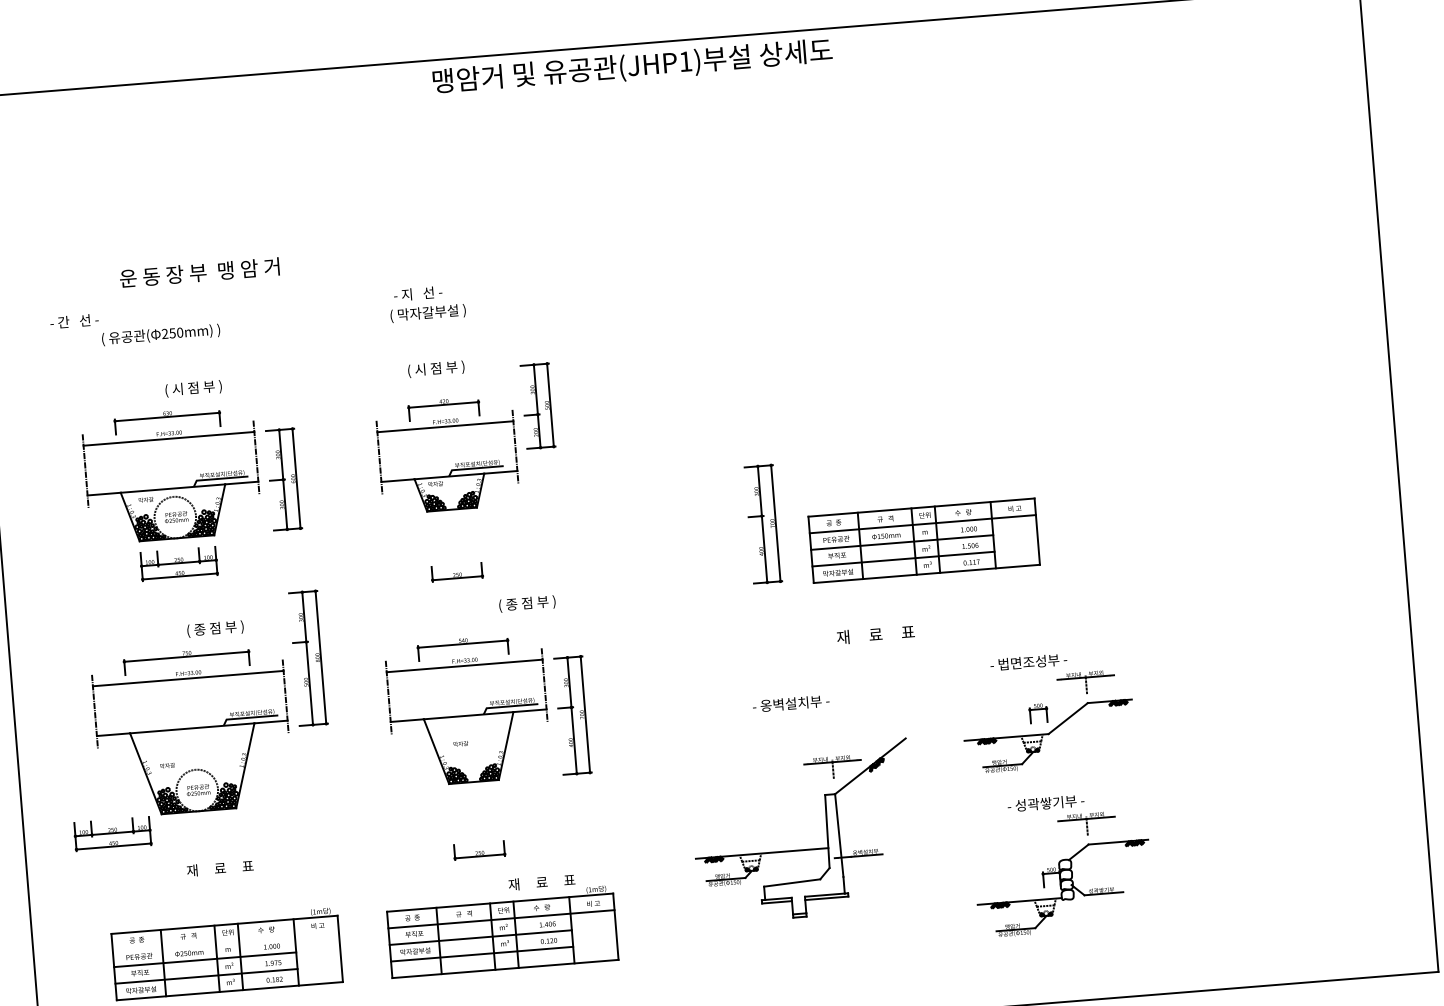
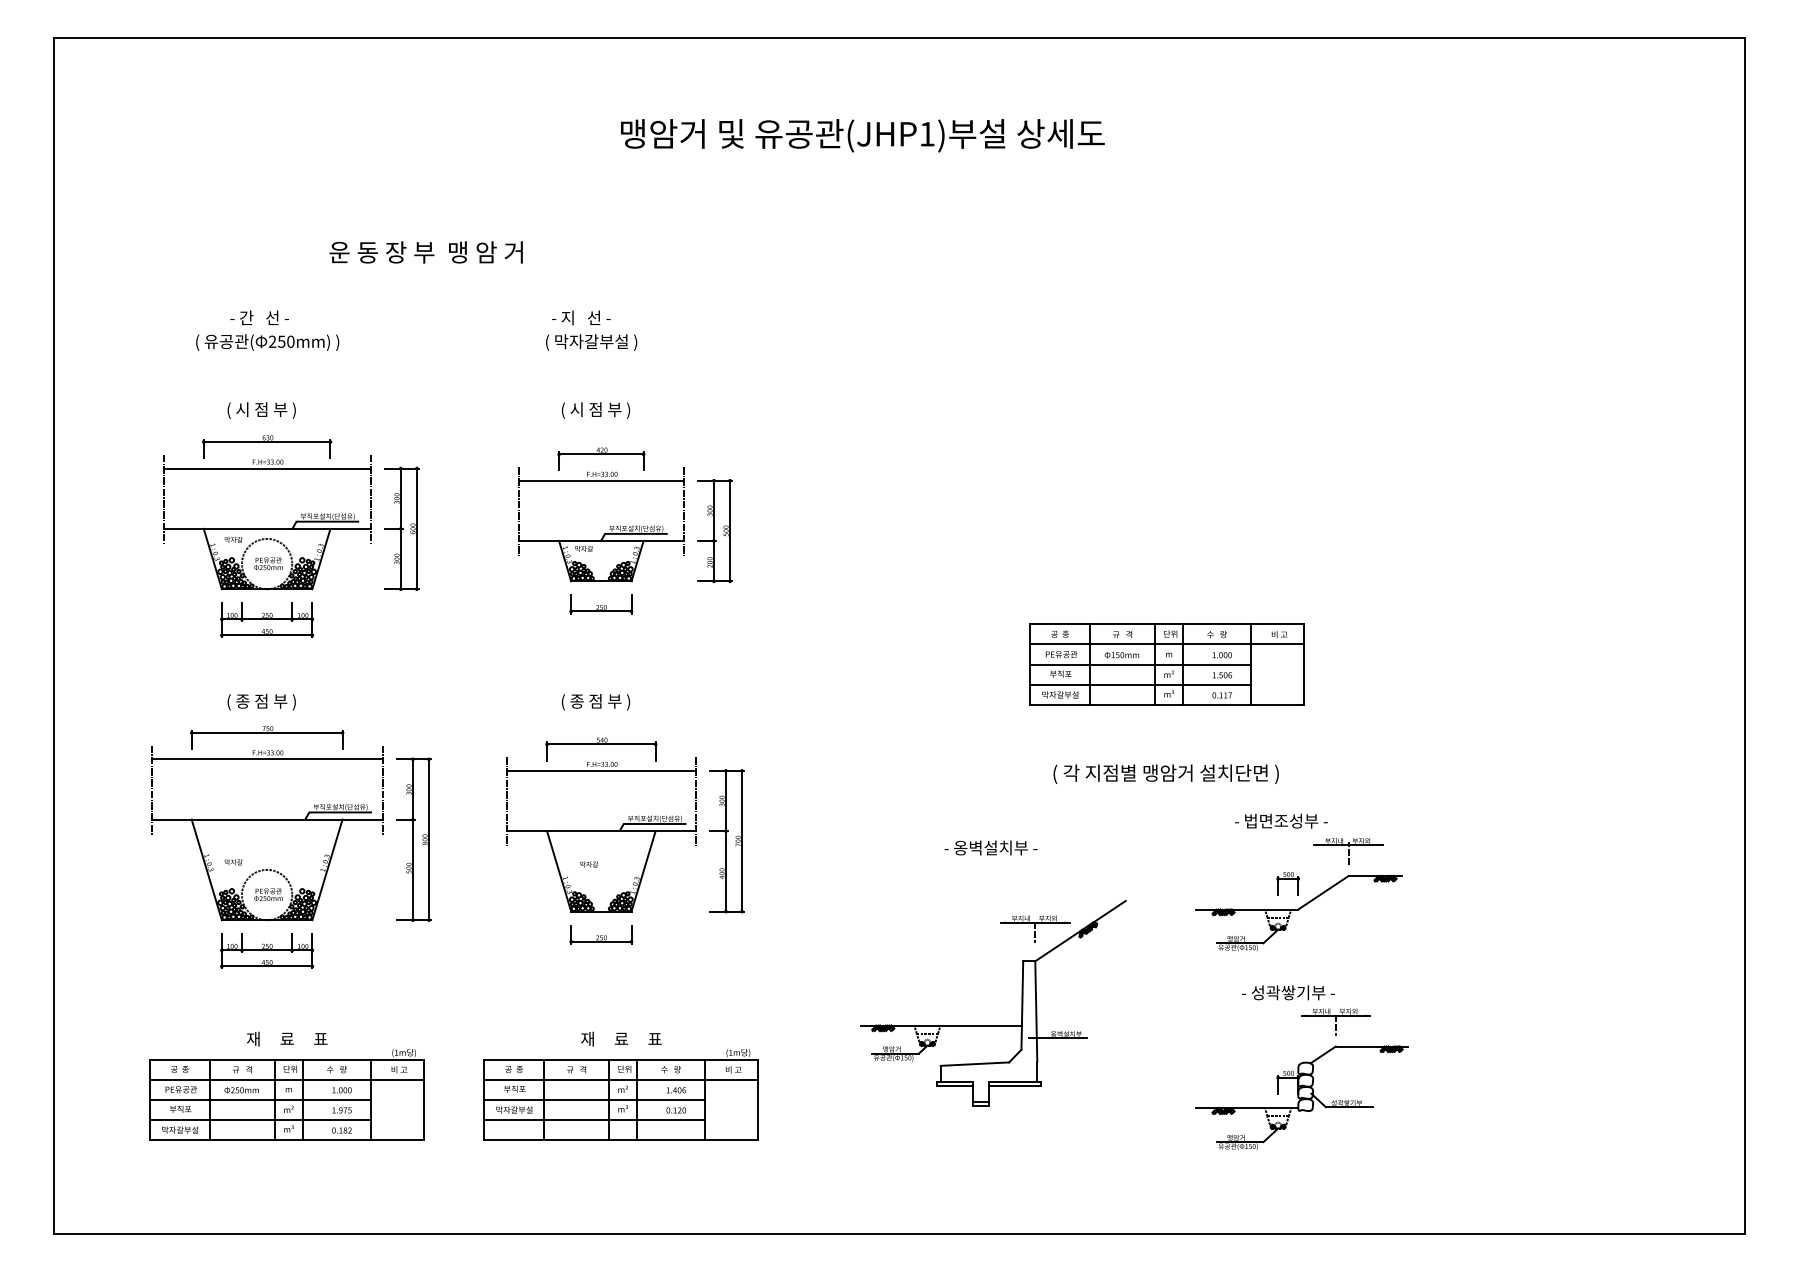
text: (632, 67) -> (862, 135), moved
text: (199, 272) -> (425, 252), moved
text: (74, 321) -> (259, 317), moved
text: (193, 388) -> (261, 410), moved
part: (537, 405) -> (714, 530), moved
part: (762, 524) -> (974, 629), removed
part: (457, 572) -> (601, 604), moved
text: (527, 604) -> (596, 702), moved
text: (215, 629) -> (261, 702), moved
text: (930, 630) -> (1165, 773), 재     료     표 -> ( 각 지점별 맹암거 설치단면 )
part: (308, 658) -> (413, 839), moved
part: (113, 833) -> (267, 950), moved
part: (479, 850) -> (601, 934), moved
text: (220, 867) -> (287, 1038), moved
text: (541, 881) -> (621, 1038), moved
line: (225, 941) -> (286, 1079), added

